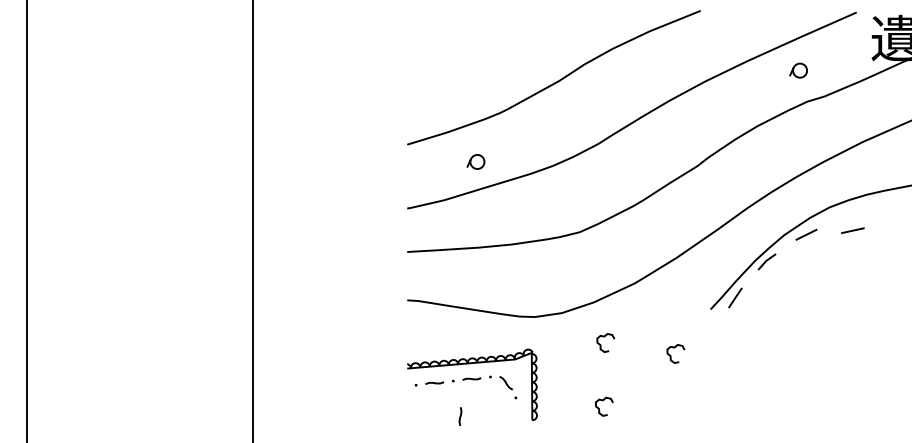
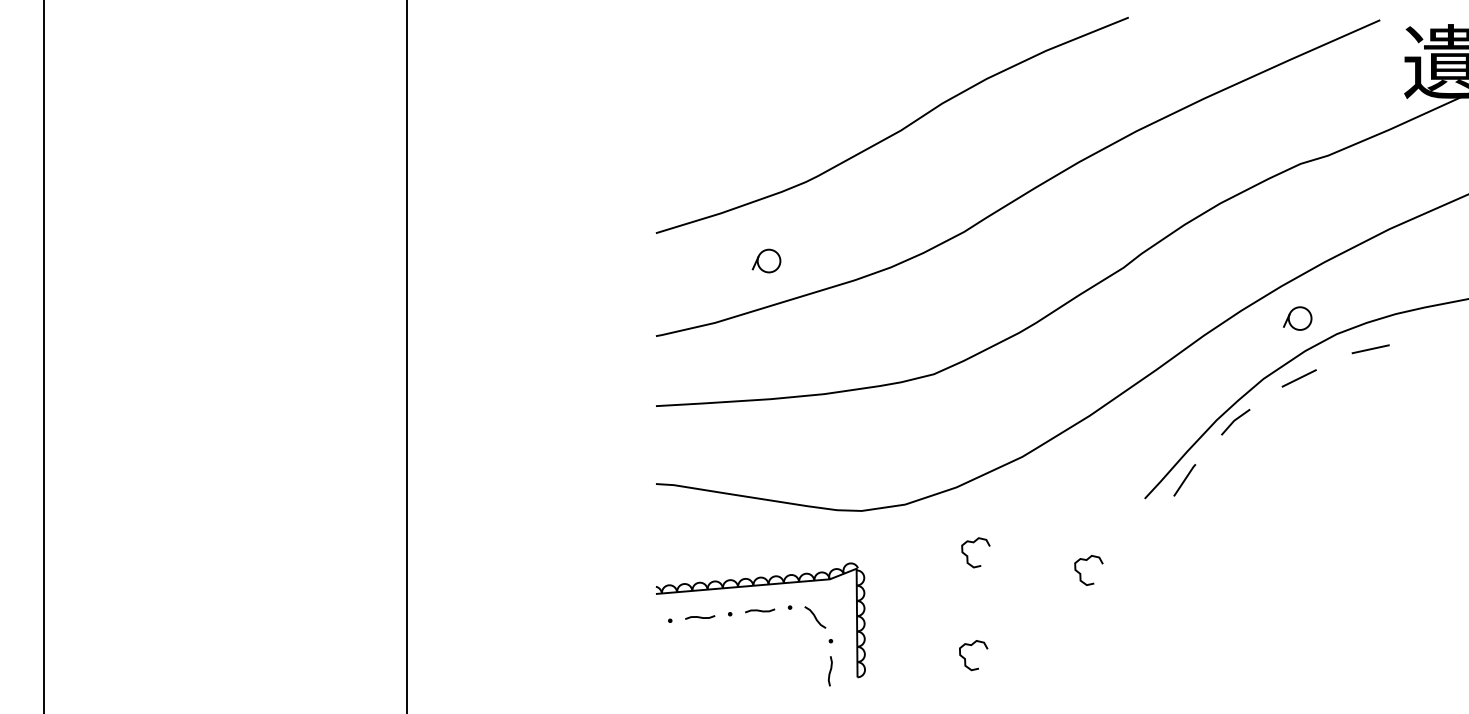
part: (798, 70) -> (1297, 318), moved
line: (852, 230) -> (1370, 348), moved
curve: (460, 416) -> (830, 671), moved

